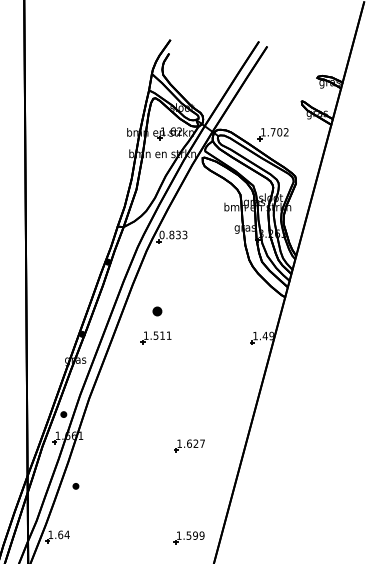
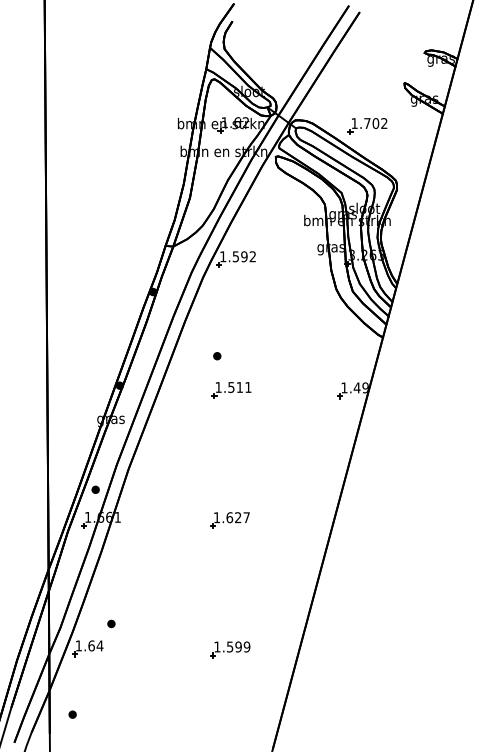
text: (173, 234) -> (237, 256), 0.833 -> 1.592
part: (157, 311) -> (217, 356), size x0.62
part: (156, 338) -> (231, 390), moved
part: (189, 445) -> (229, 520), moved
part: (76, 485) -> (111, 623), moved
part: (189, 537) -> (230, 649), moved

